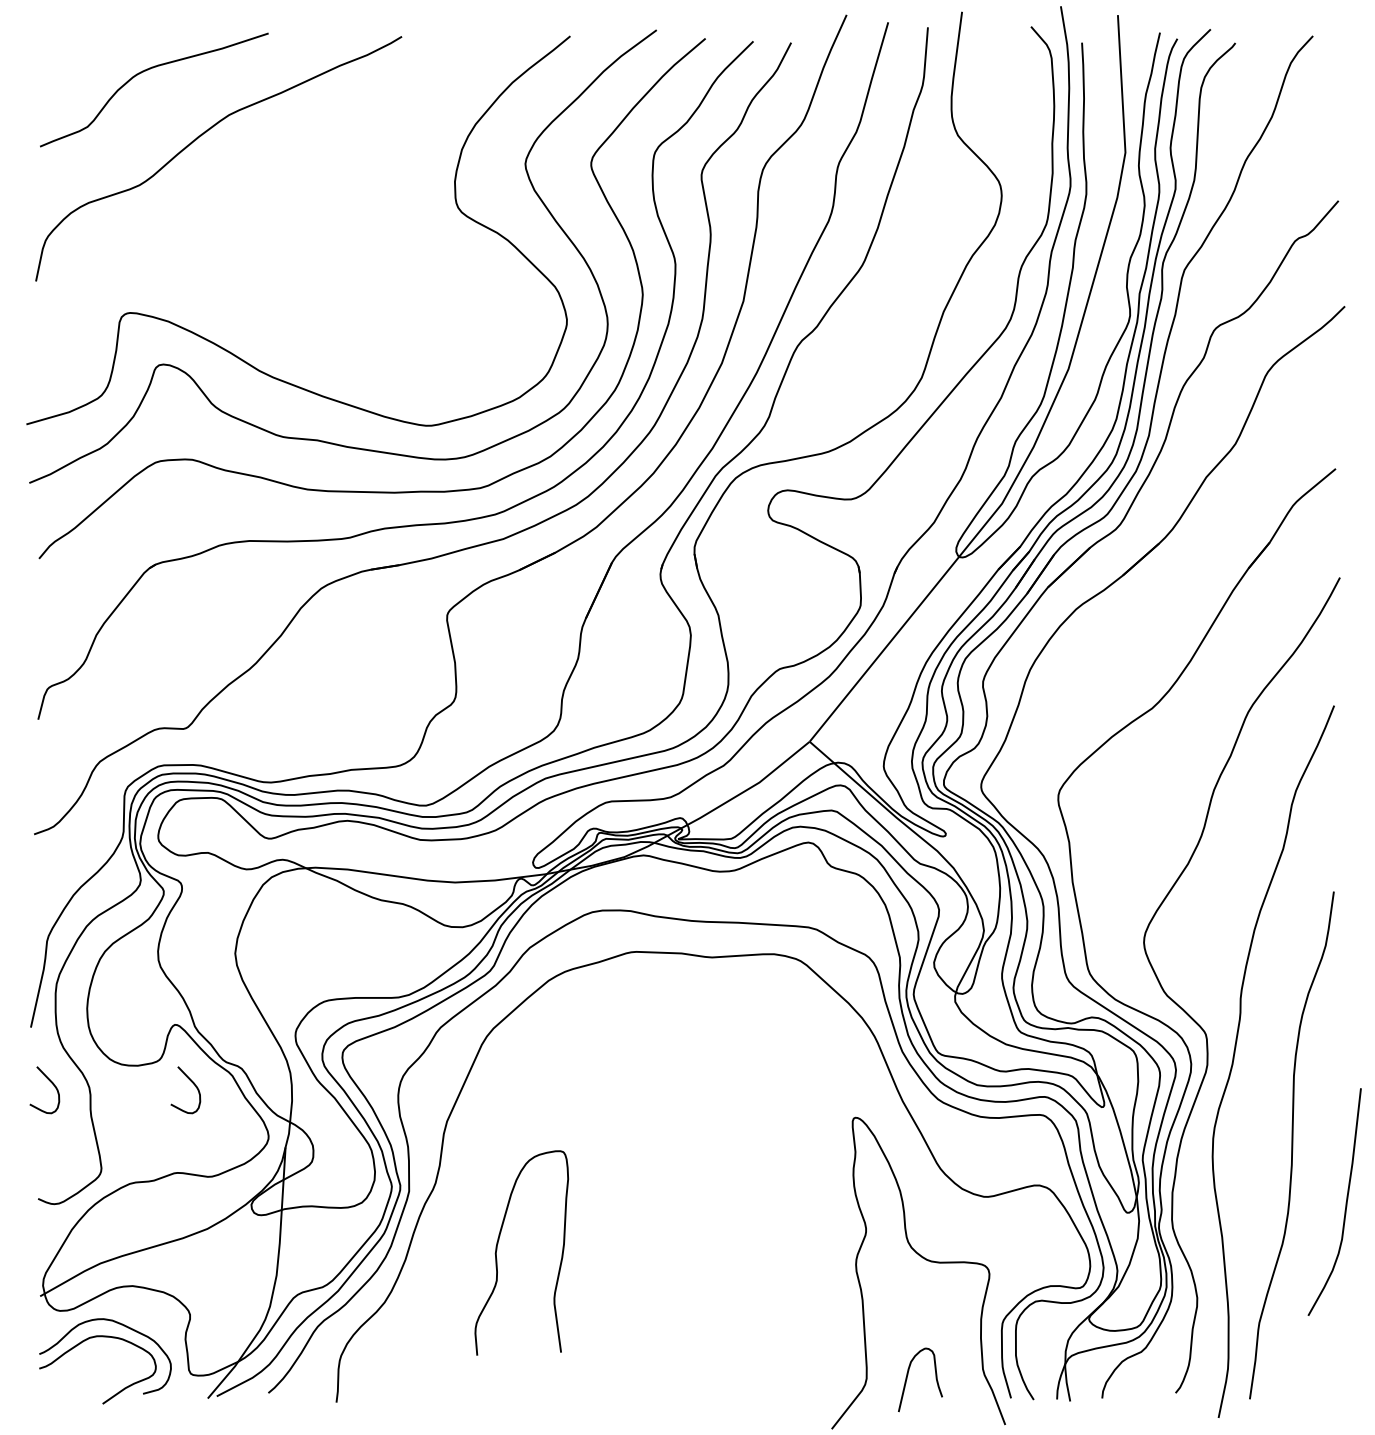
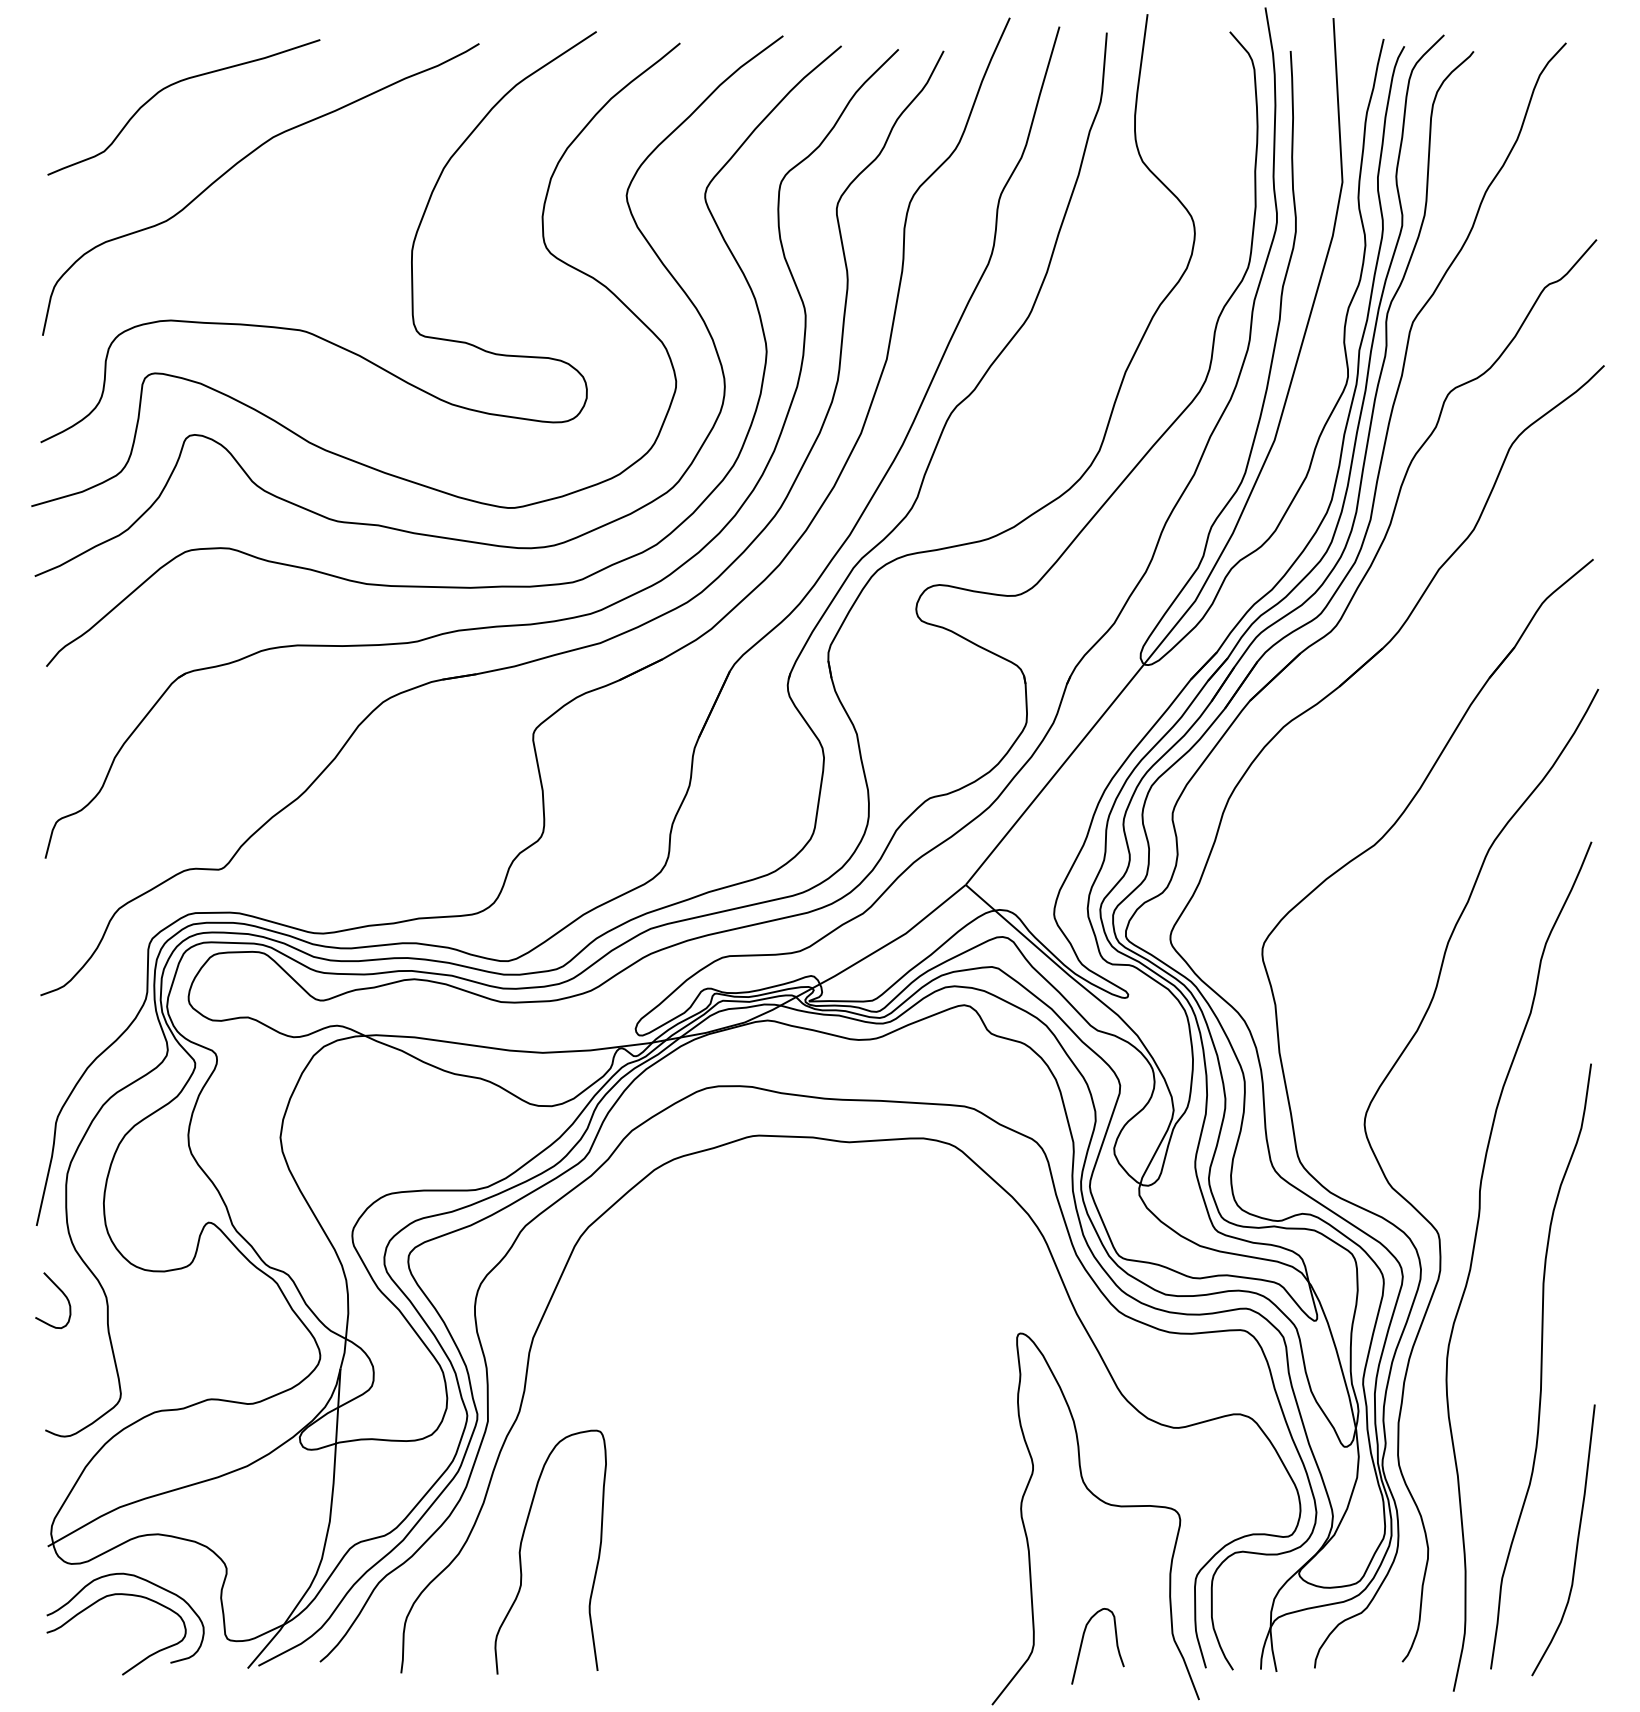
curve: (344, 209) -> (410, 249), added
curve: (192, 1083) -> (229, 1292), removed
curve: (1345, 1202) -> (1576, 1540), moved
curve: (497, 1250) -> (521, 1549), moved

